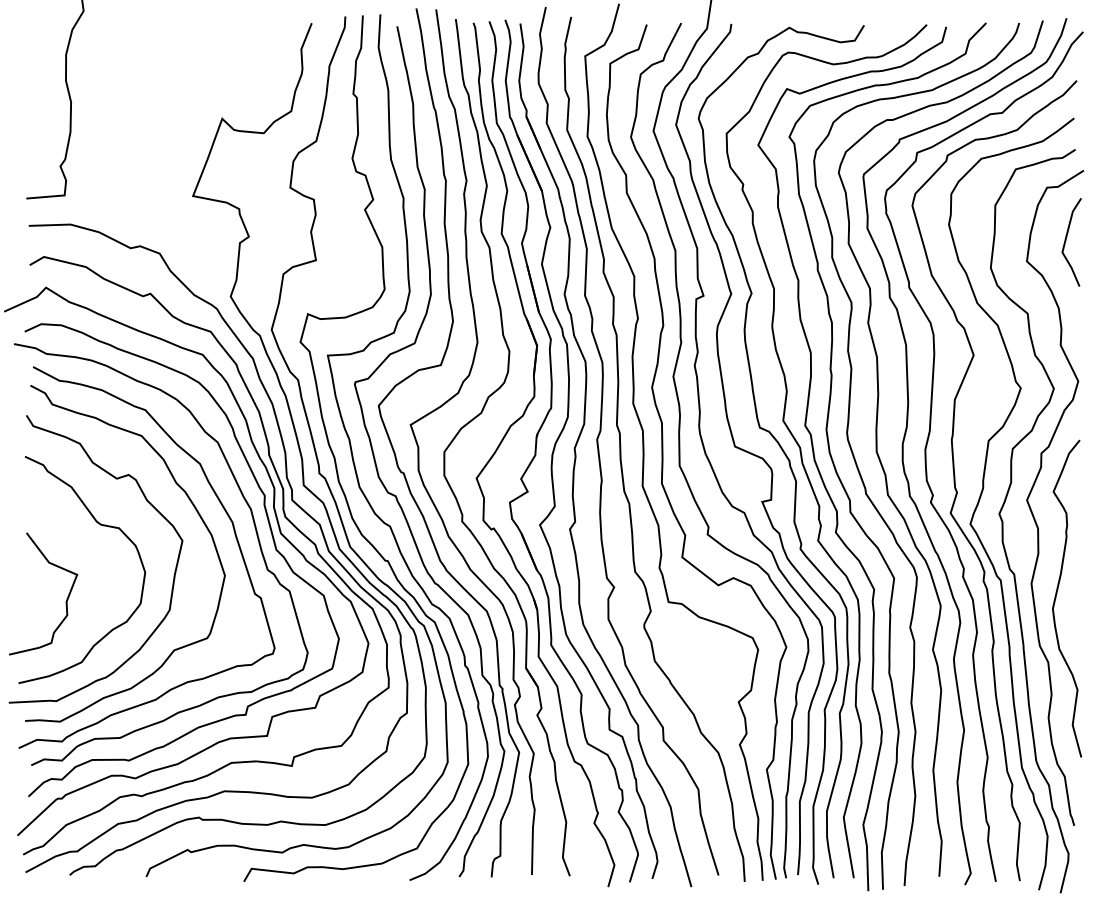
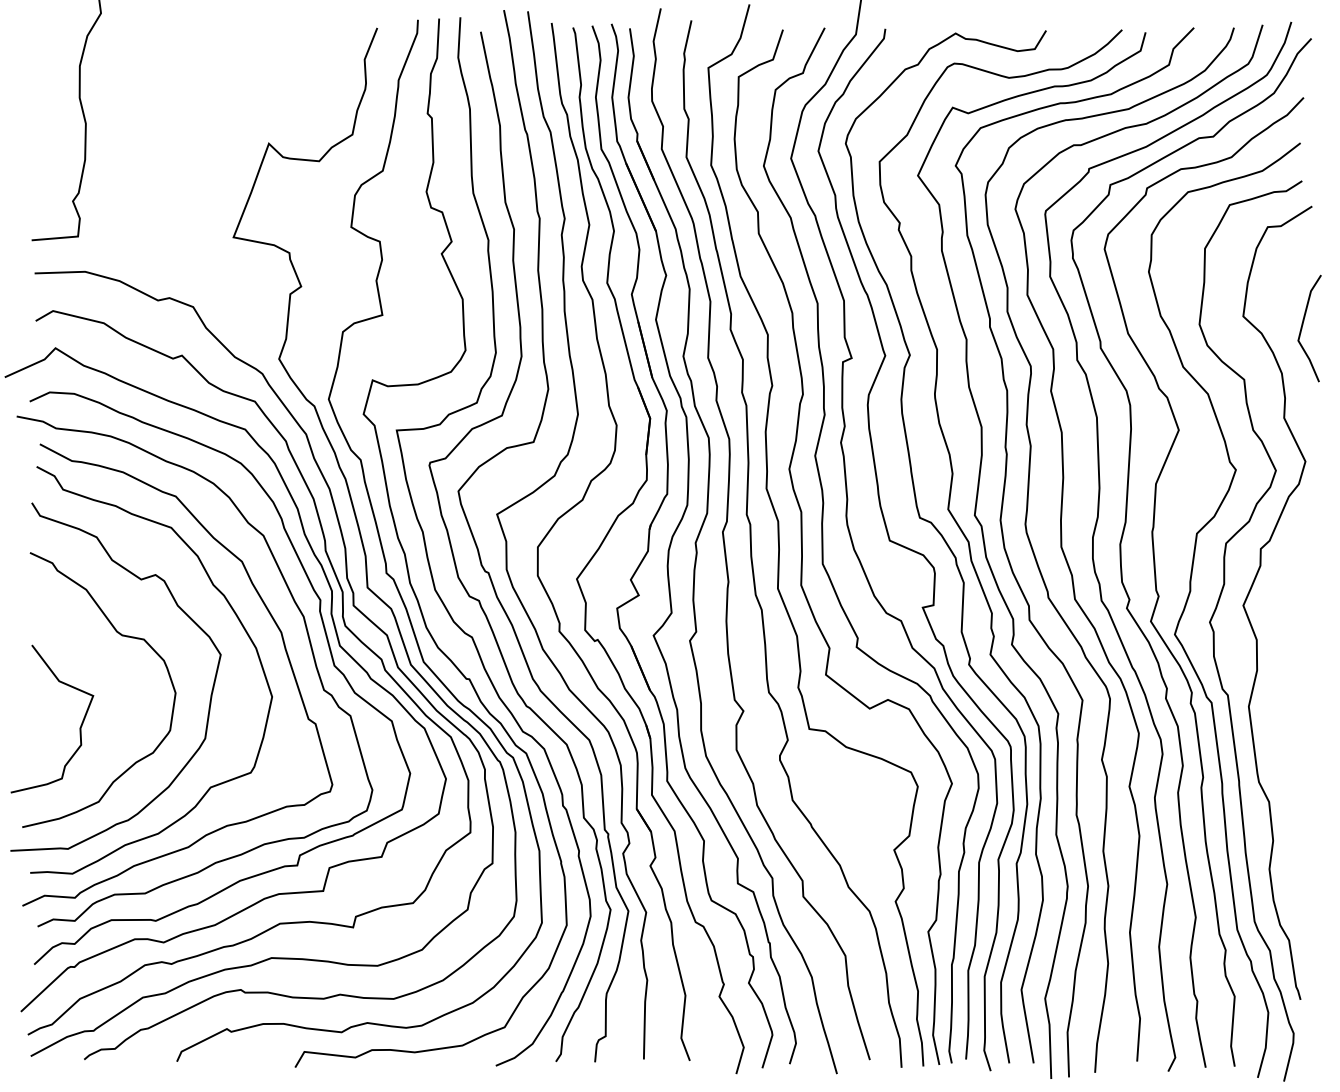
curve: (1066, 241) -> (1303, 327), moved
curve: (1057, 594) -> (1280, 719), removed

